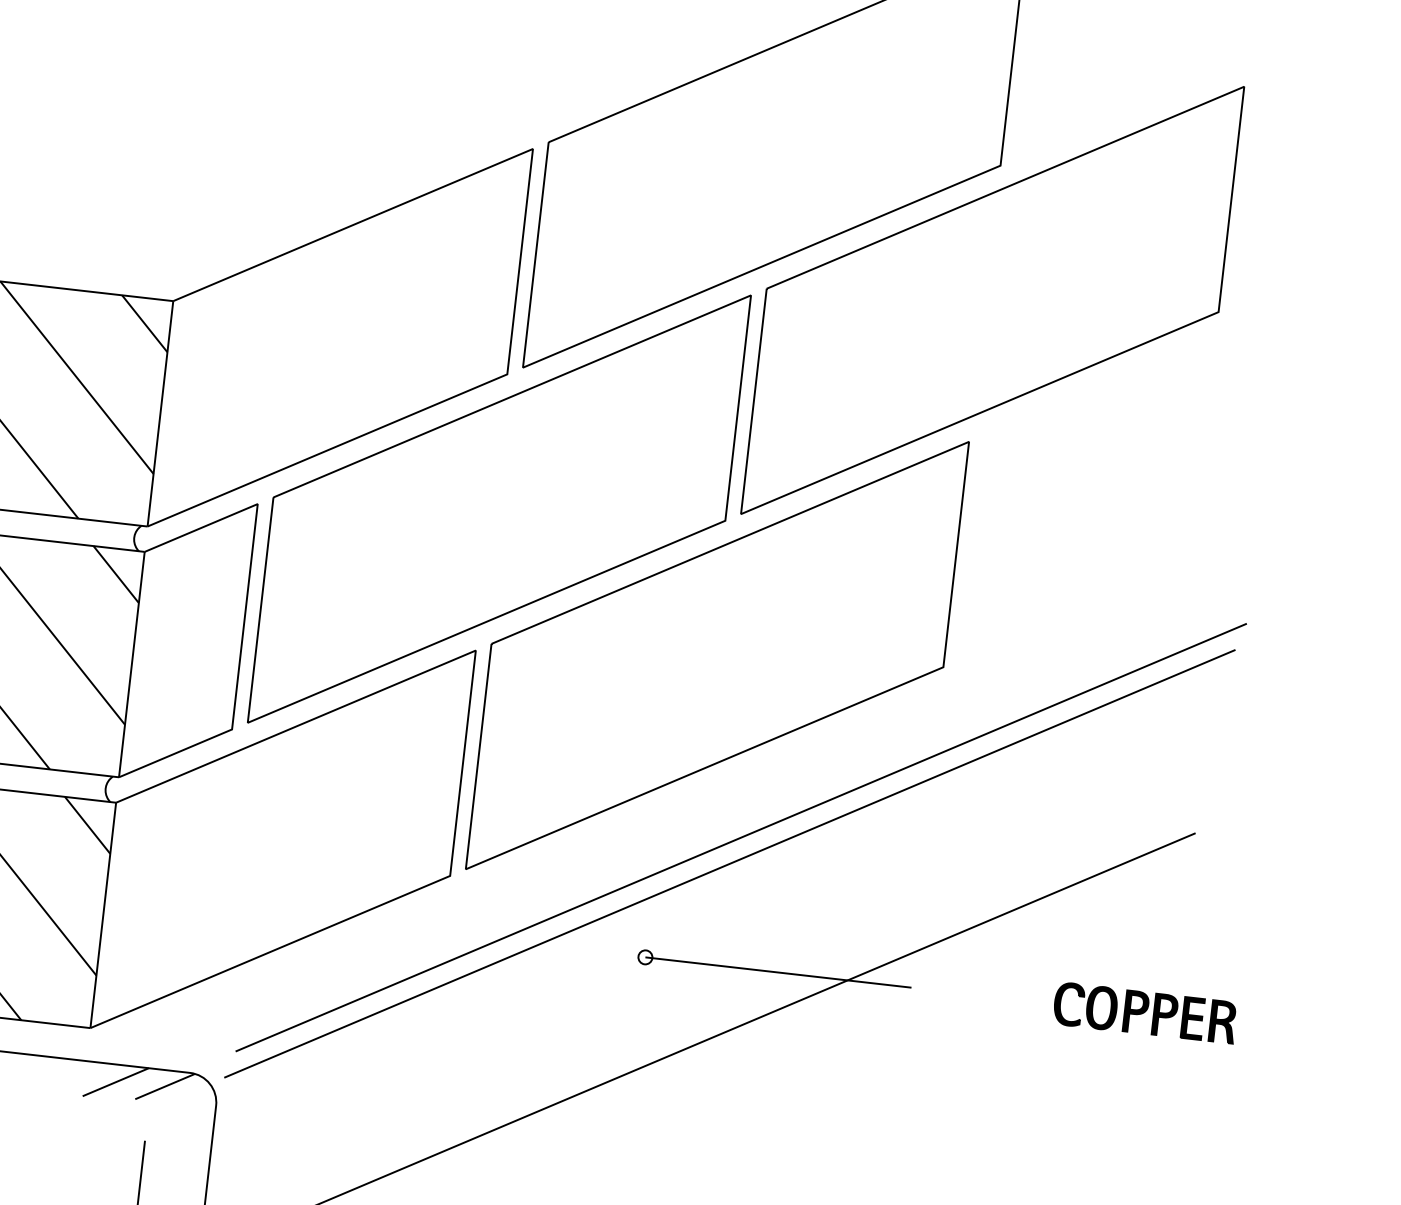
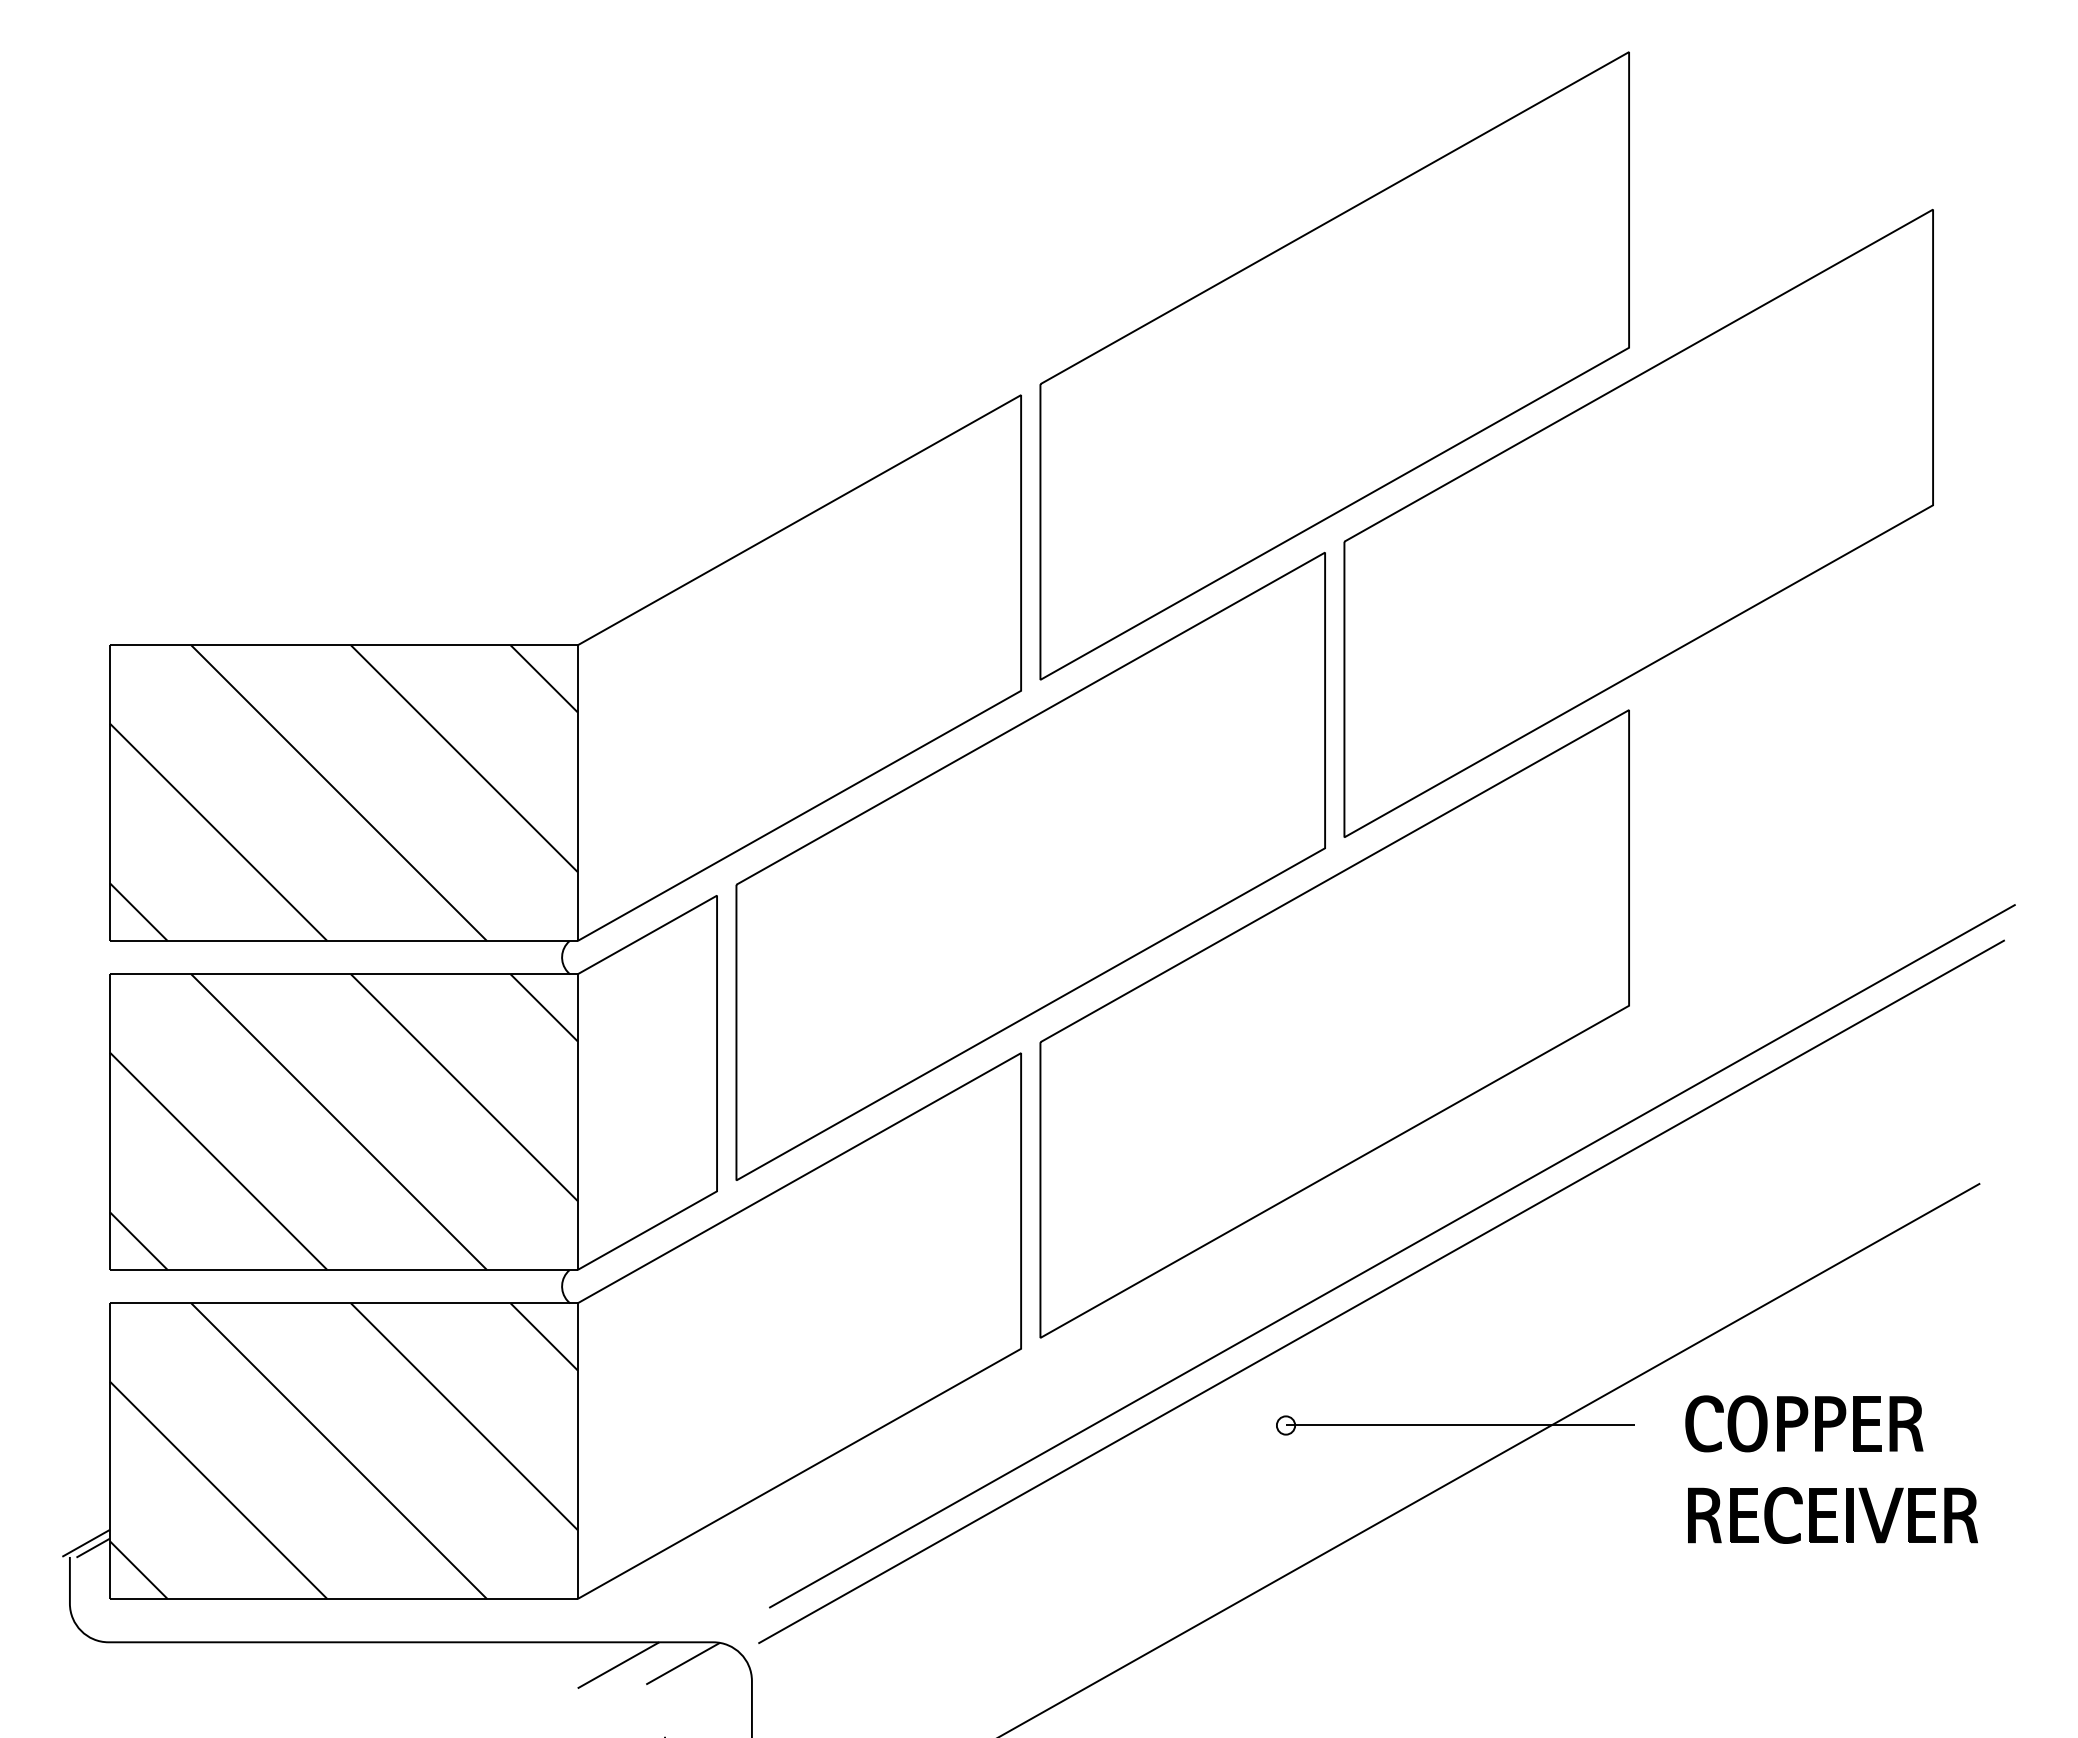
part: (1145, 1012) -> (1804, 1423), moved
part: (1054, 1073) -> (1832, 1515), added

